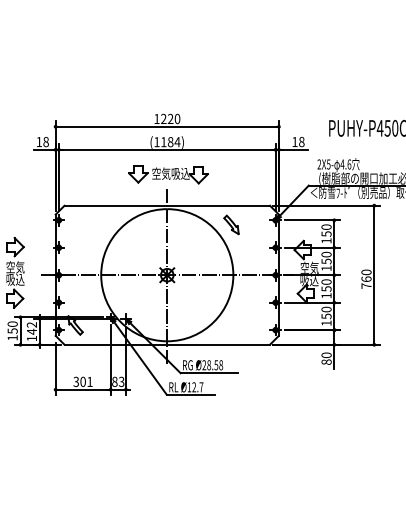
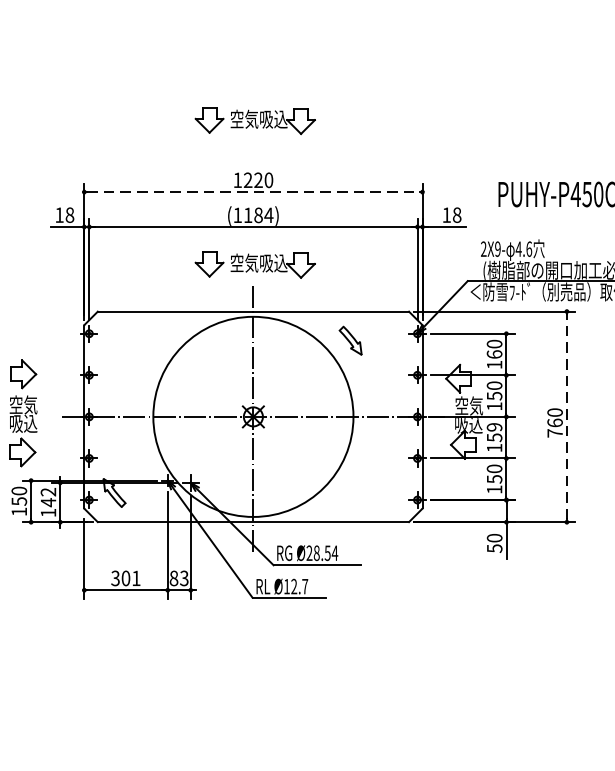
part: (168, 79) -> (255, 120), added
line: (167, 126) -> (253, 191), solid -> dashed
text: (328, 164) -> (497, 249), 2X5- -> 2X9-
text: (326, 233) -> (494, 353), 150 -> 160
line: (374, 275) -> (567, 417), solid -> dashed
text: (326, 281) -> (494, 426), 150 -> 159
text: (326, 361) -> (494, 547), 80 -> 50
text: (221, 365) -> (335, 553), Ø28.58 -> Ø28.54

